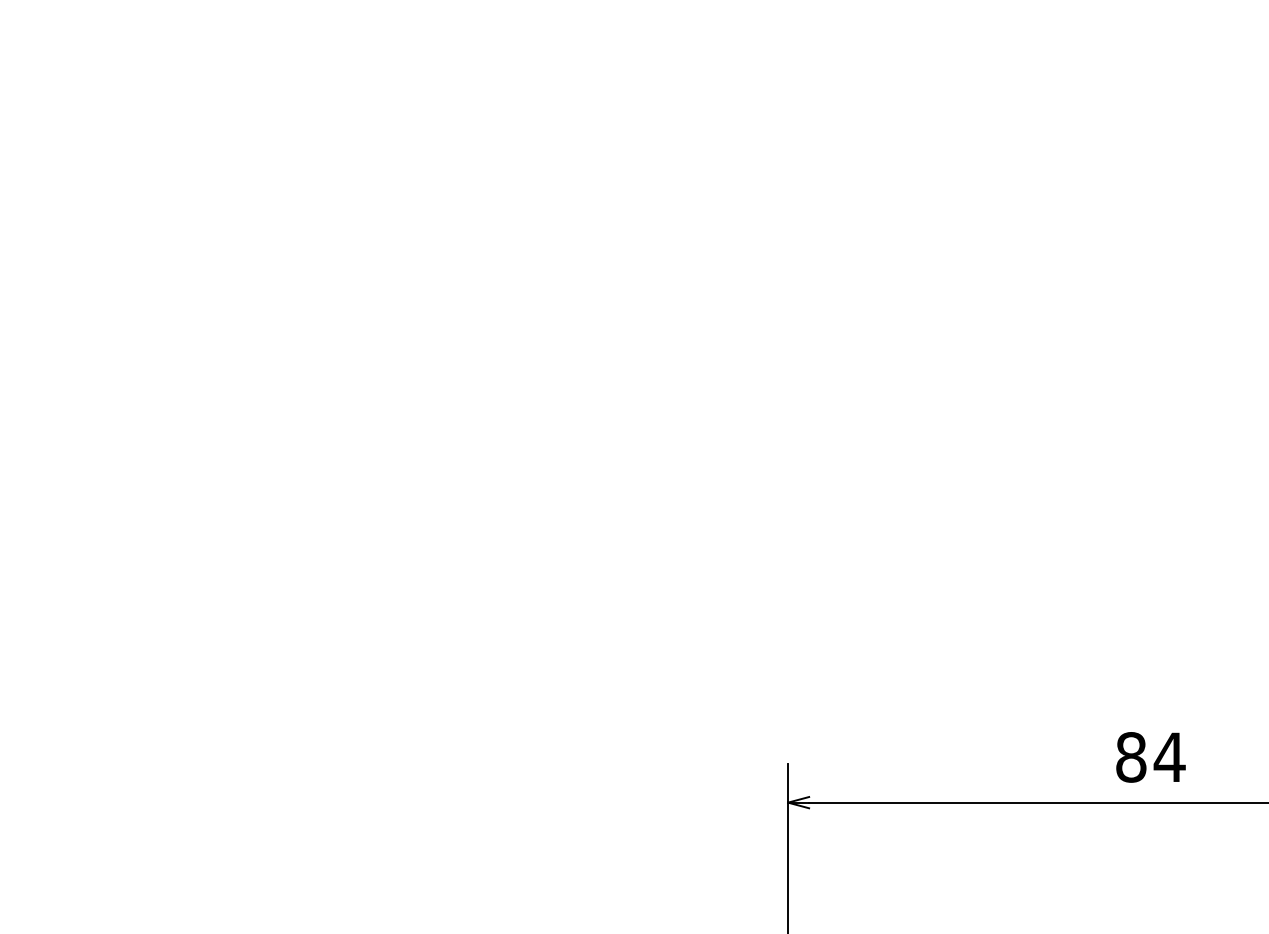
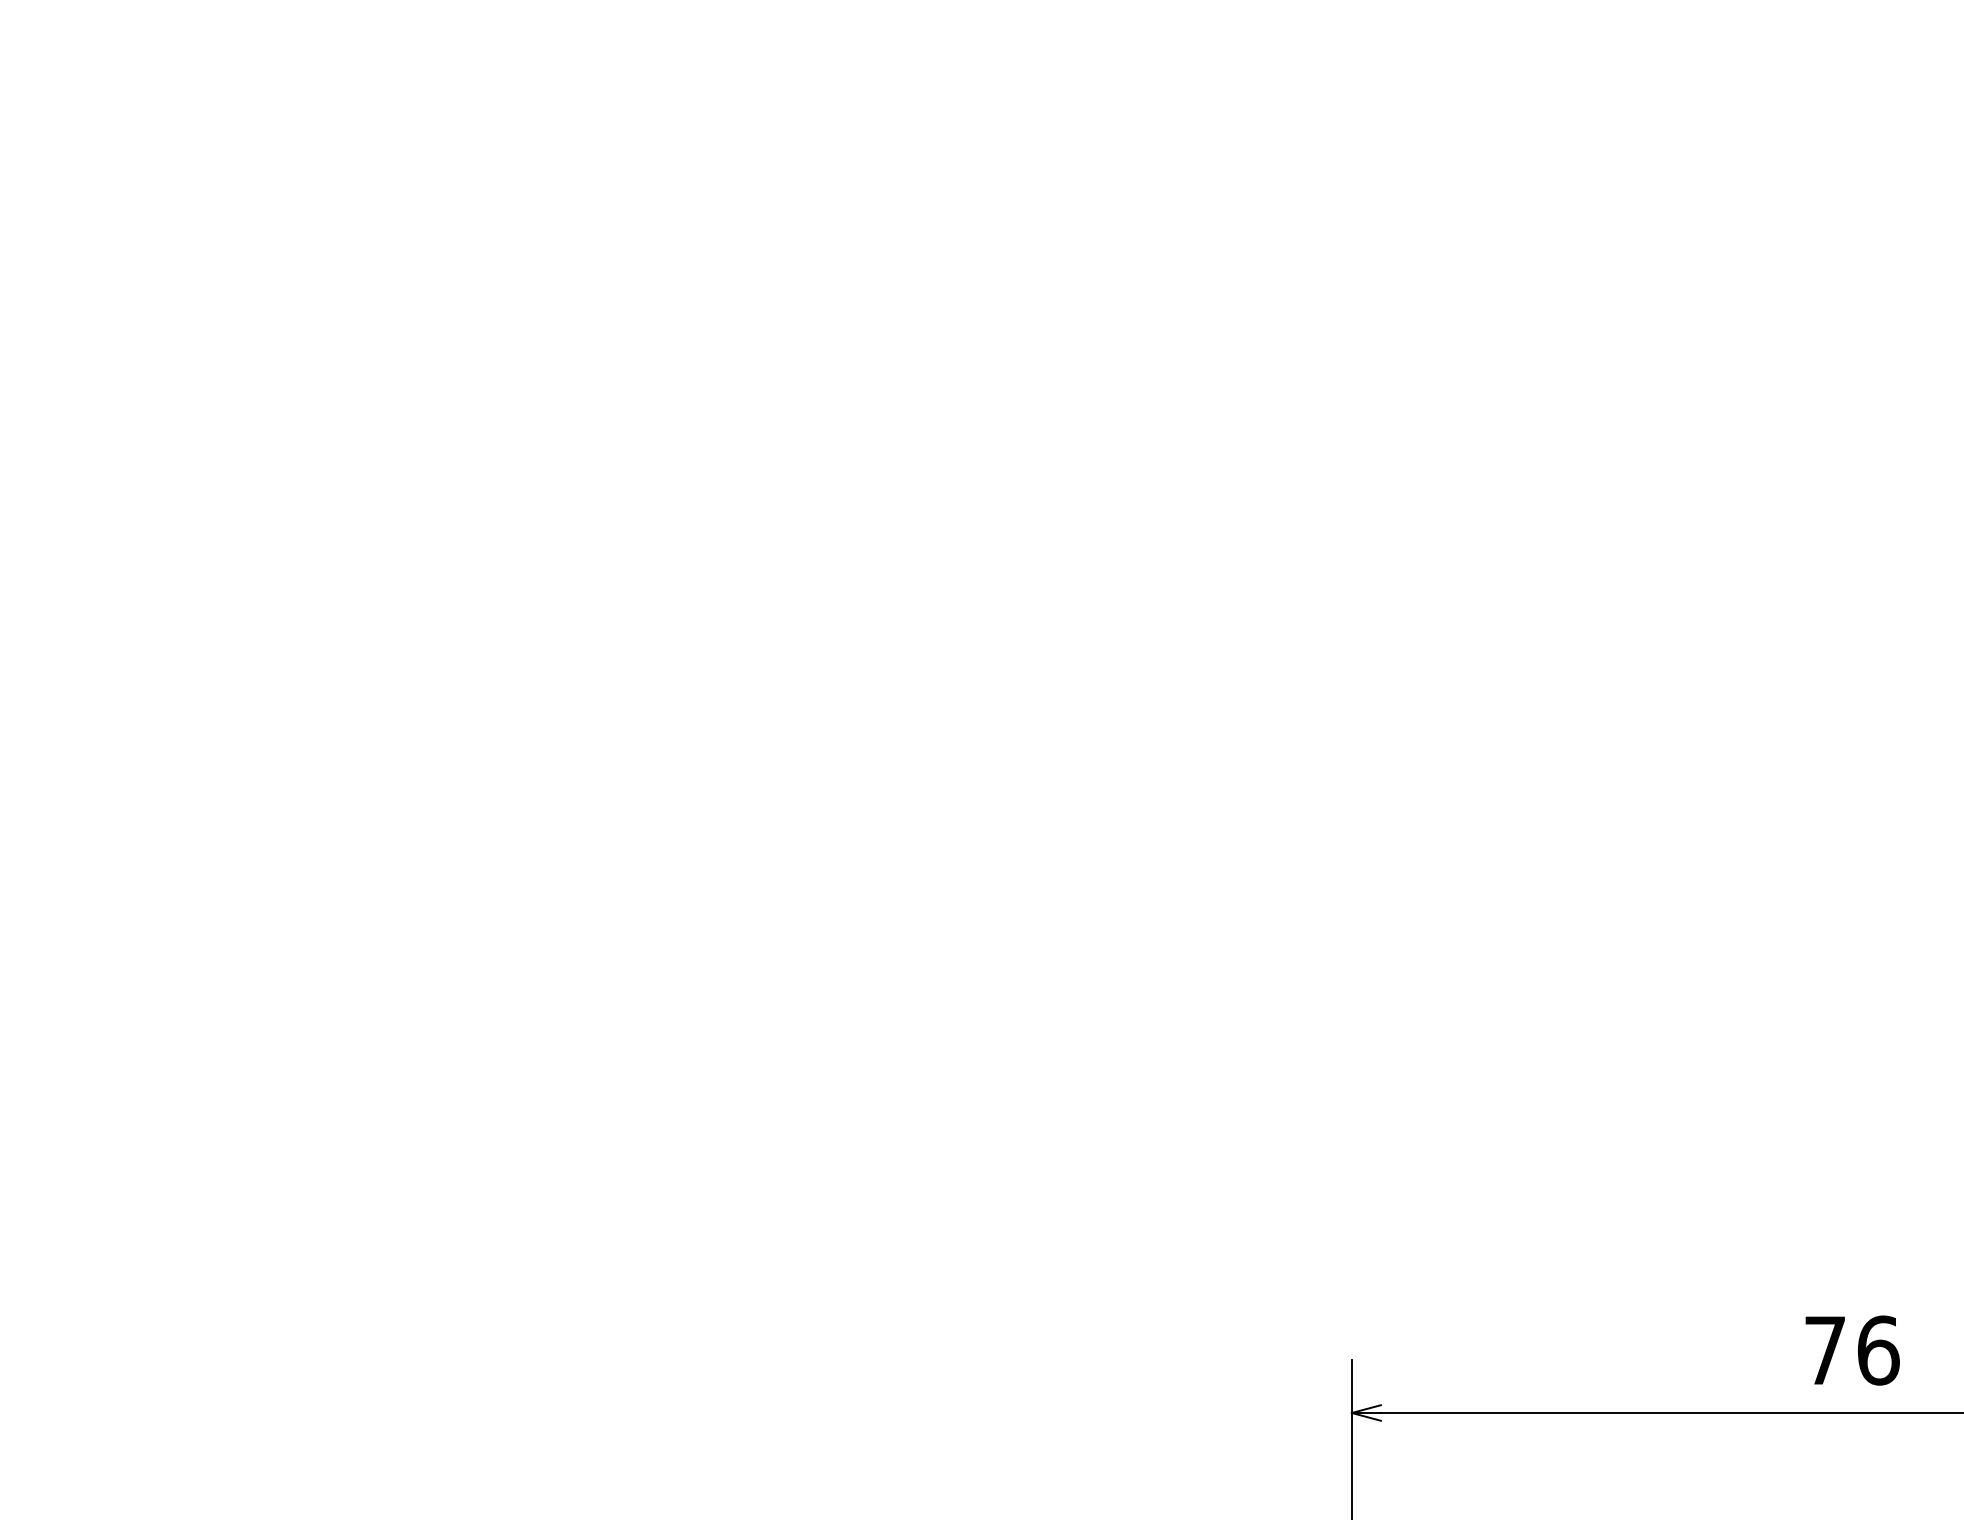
text: (1151, 757) -> (1852, 1350), 84 -> 76

